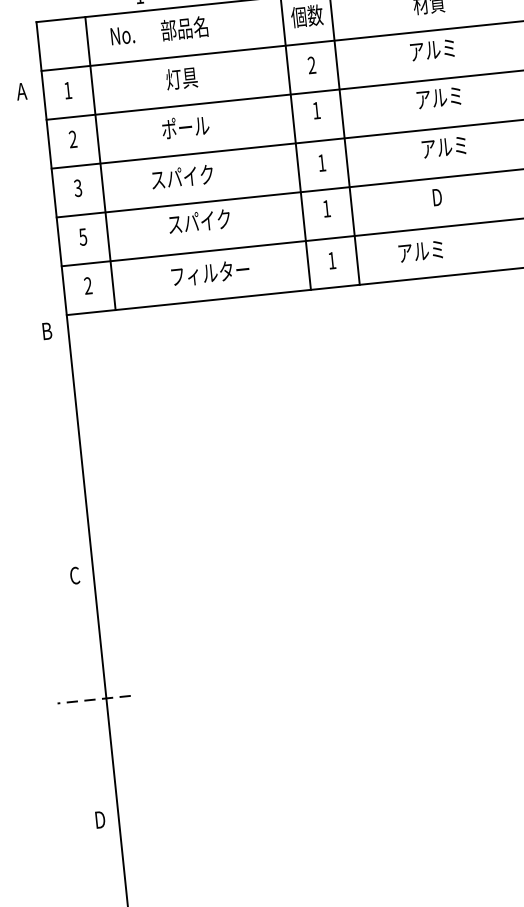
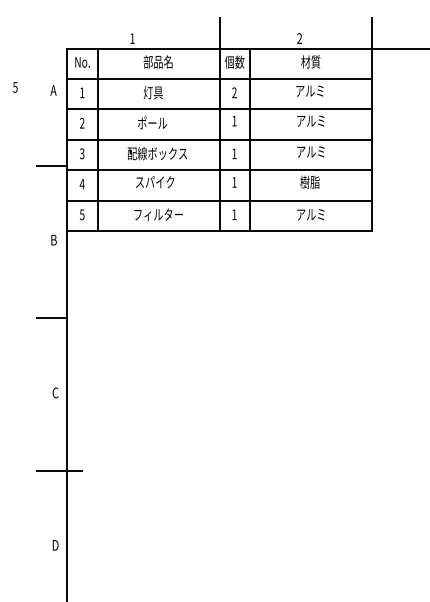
text: (122, 35) -> (82, 62), moved
text: (197, 175) -> (156, 153), スパイク -> 配線ボックス
text: (446, 195) -> (309, 181), D -> 樹脂
line: (30, 212) -> (51, 165), added
text: (82, 237) -> (81, 184), 5 -> 4
text: (420, 251) -> (310, 214), moved
text: (87, 285) -> (81, 214), 2 -> 5
line: (56, 457) -> (51, 318), added
line: (94, 699) -> (59, 470), dashed -> solid

